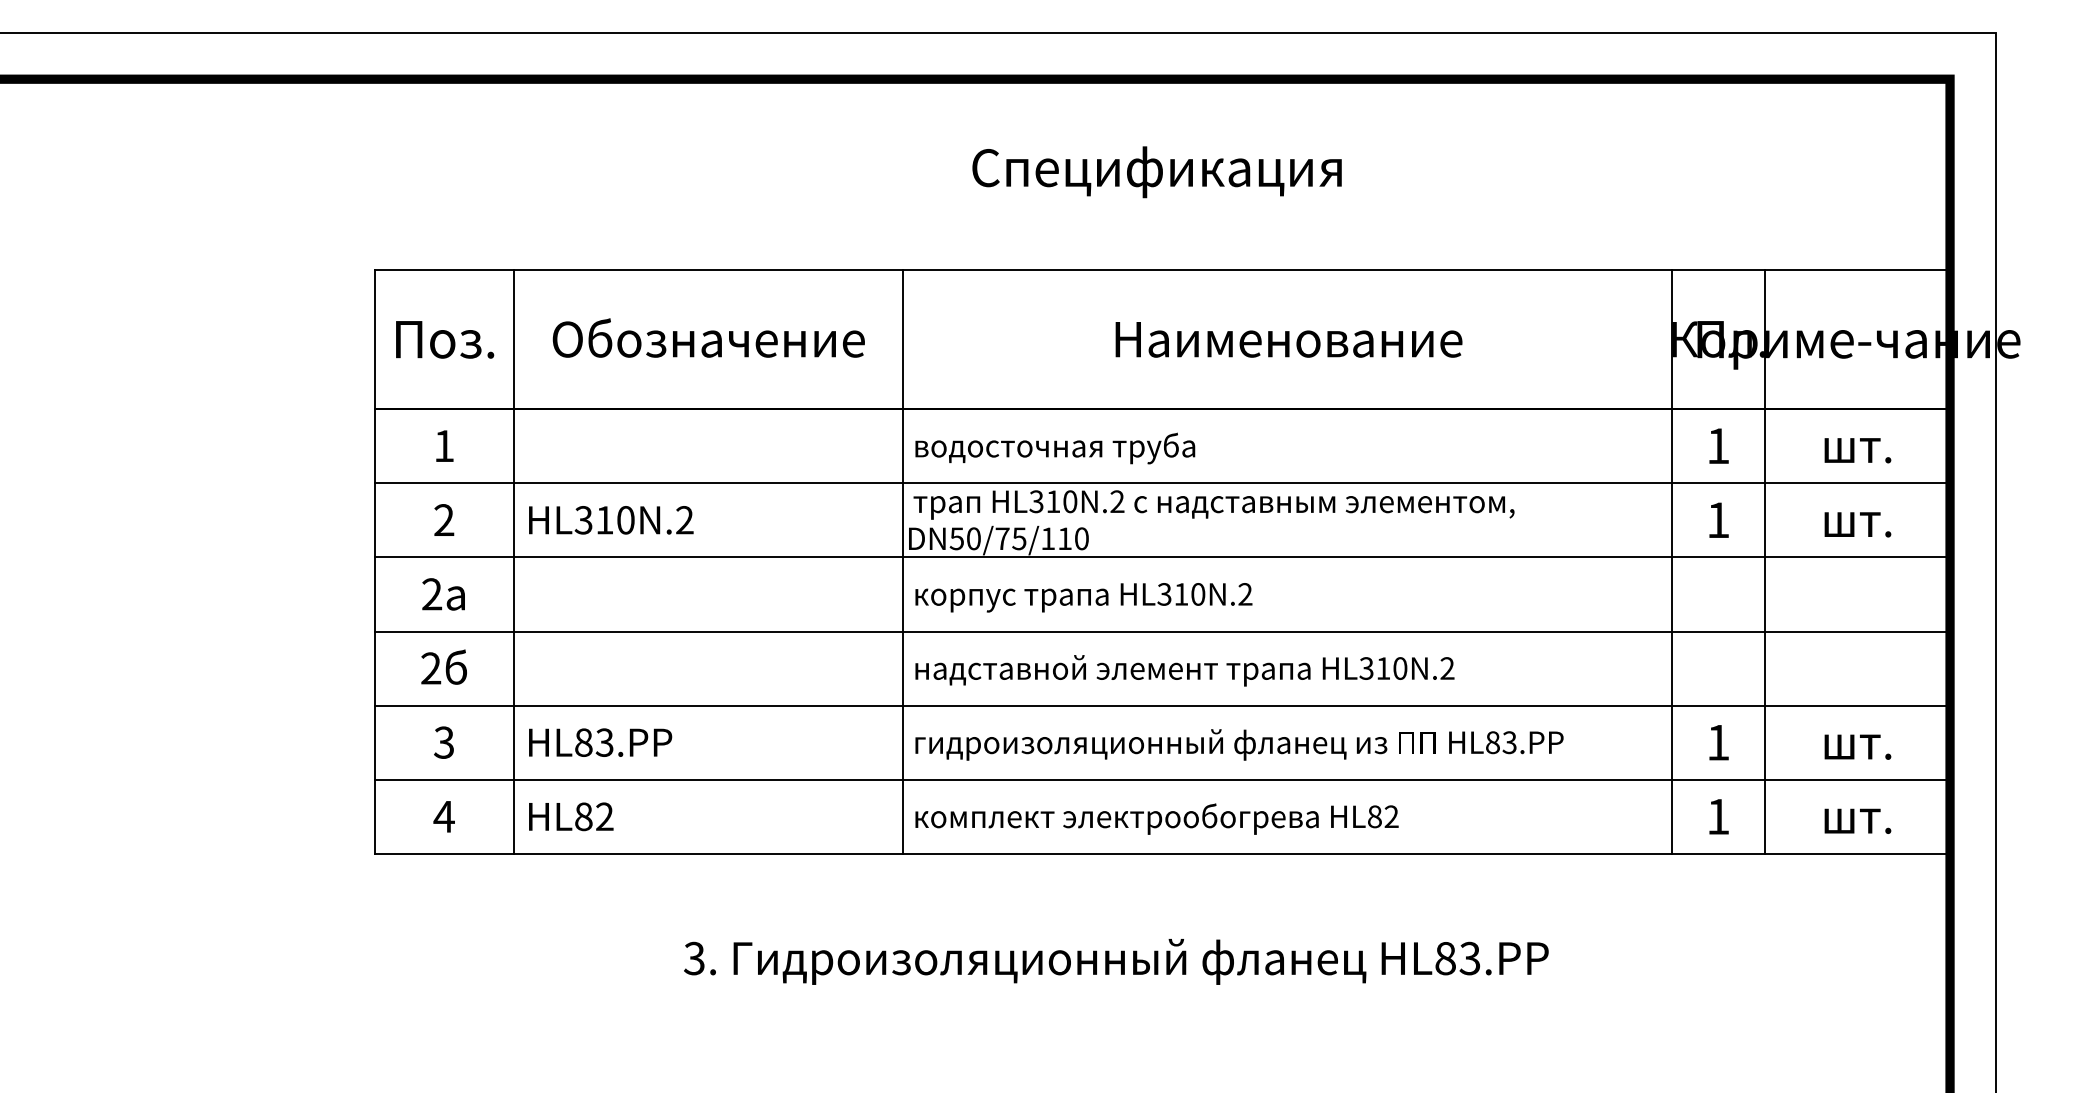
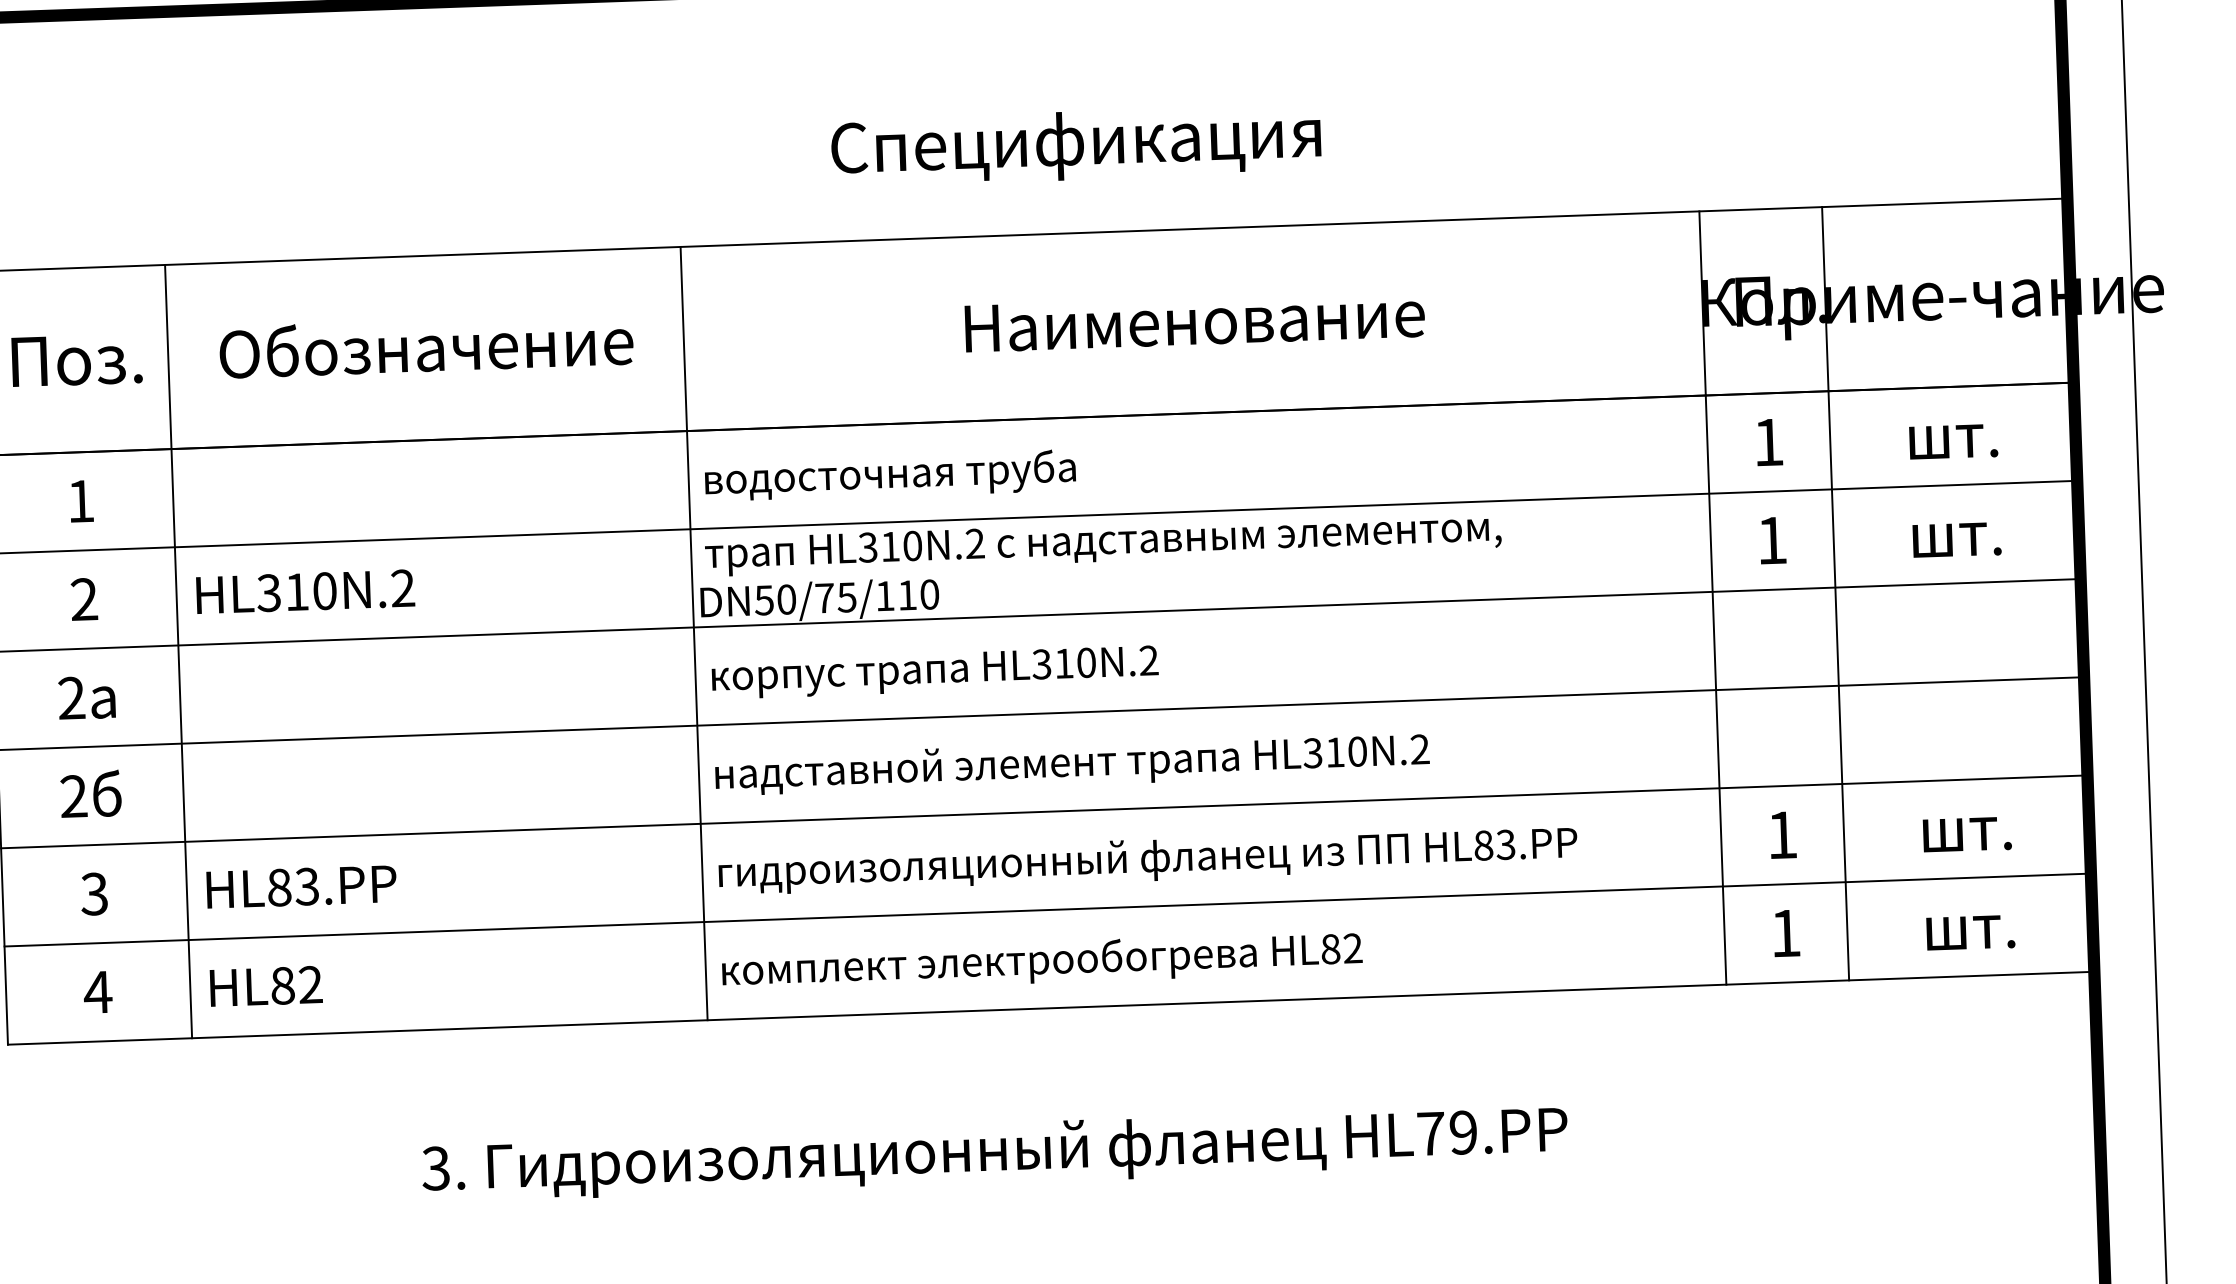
text: (1156, 172) -> (1075, 146), moved
text: (1457, 958) -> (1446, 1133), HL83. -> HL79.

